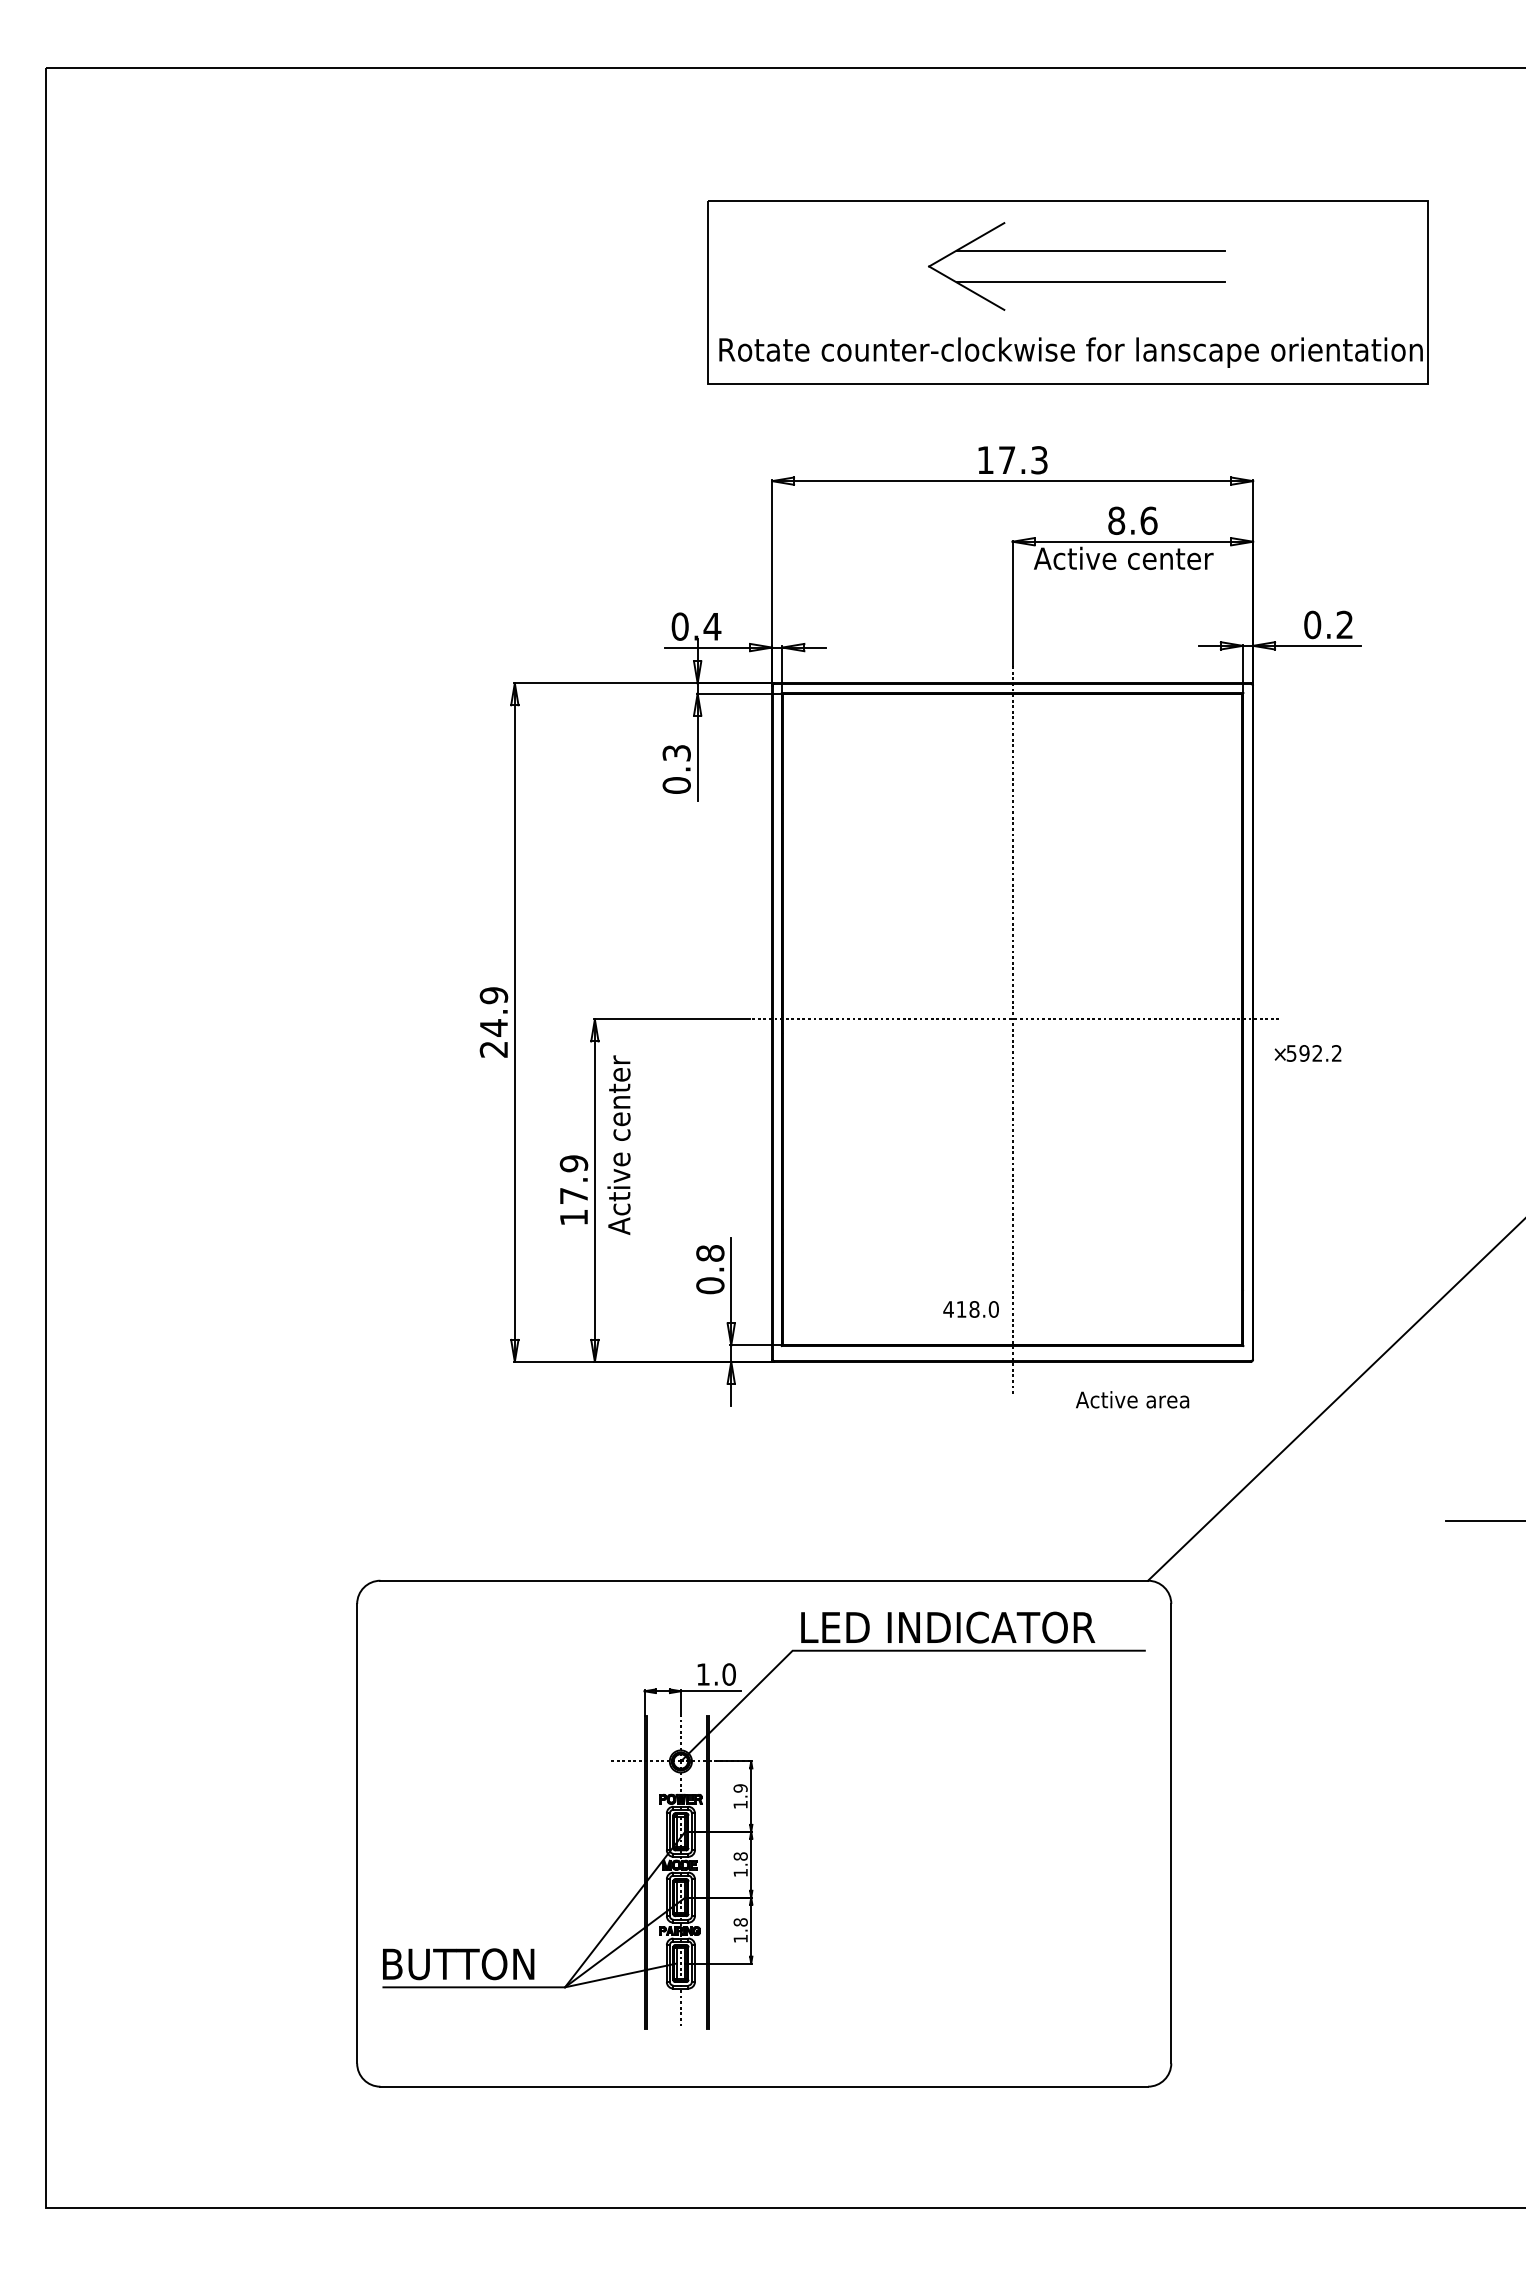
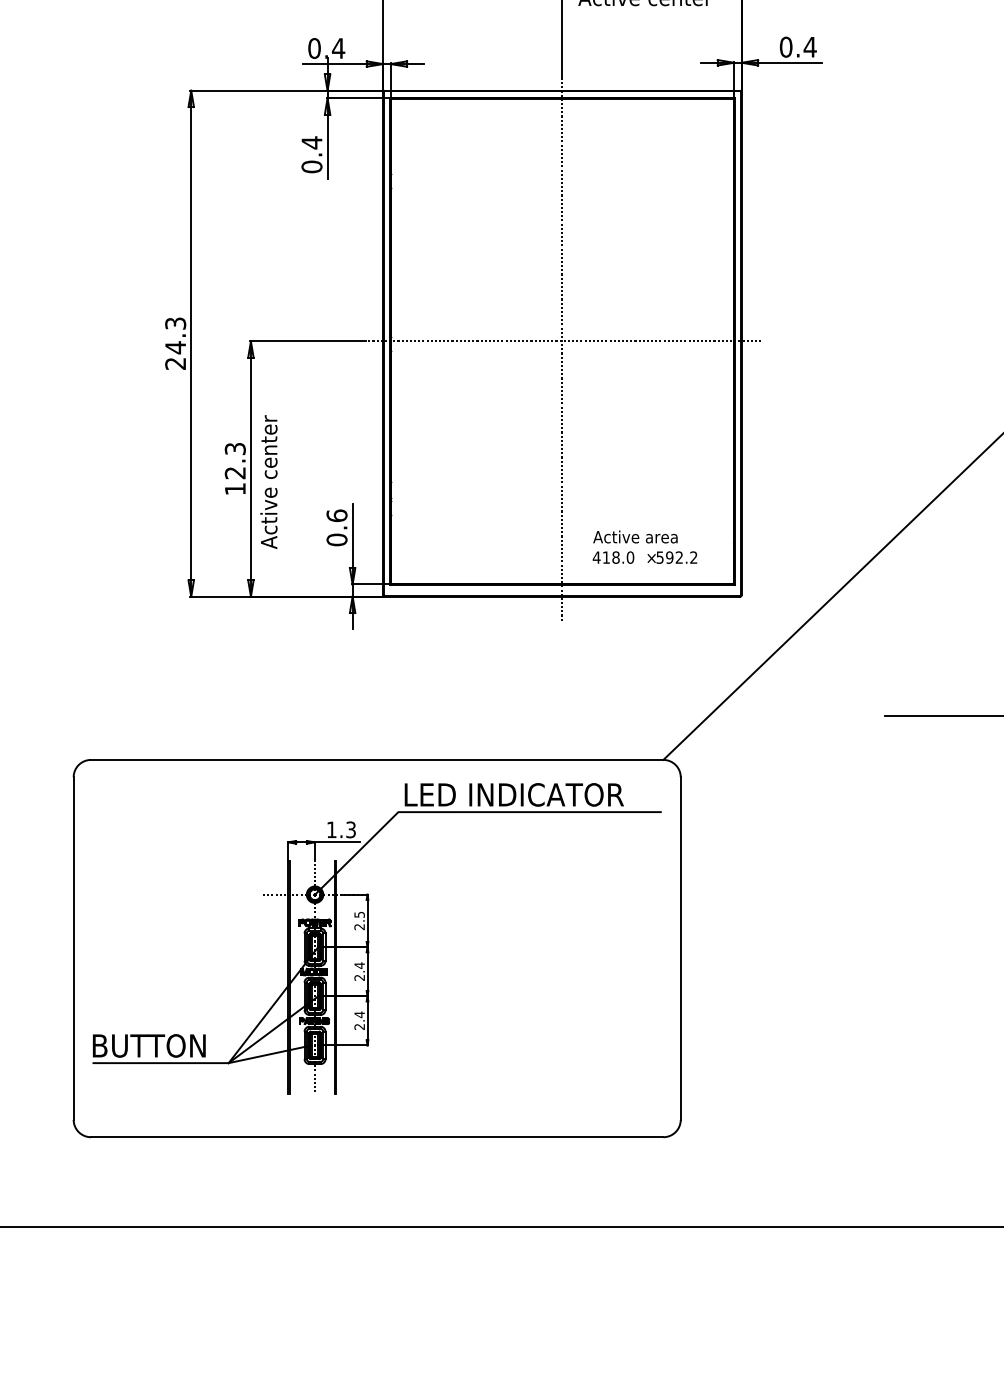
text: (1344, 624) -> (809, 46), 0.2 -> 0.4
text: (676, 753) -> (311, 143), 0.3 -> 0.4
text: (493, 995) -> (175, 323), 24.9 -> 24.3
text: (1307, 1053) -> (671, 557), moved
text: (618, 1144) -> (268, 481), moved
text: (573, 1179) -> (234, 460), 17.9 -> 12.3
text: (710, 1252) -> (337, 515), 0.8 -> 0.6
text: (970, 1309) -> (613, 557), moved
text: (1132, 1399) -> (635, 536), moved
text: (728, 1674) -> (350, 829), 1.0 -> 1.3
text: (740, 1796) -> (359, 920), 1.9 -> 2.5
text: (740, 1864) -> (359, 971), 1.8 -> 2.4
text: (740, 1930) -> (359, 1020), 1.8 -> 2.4

